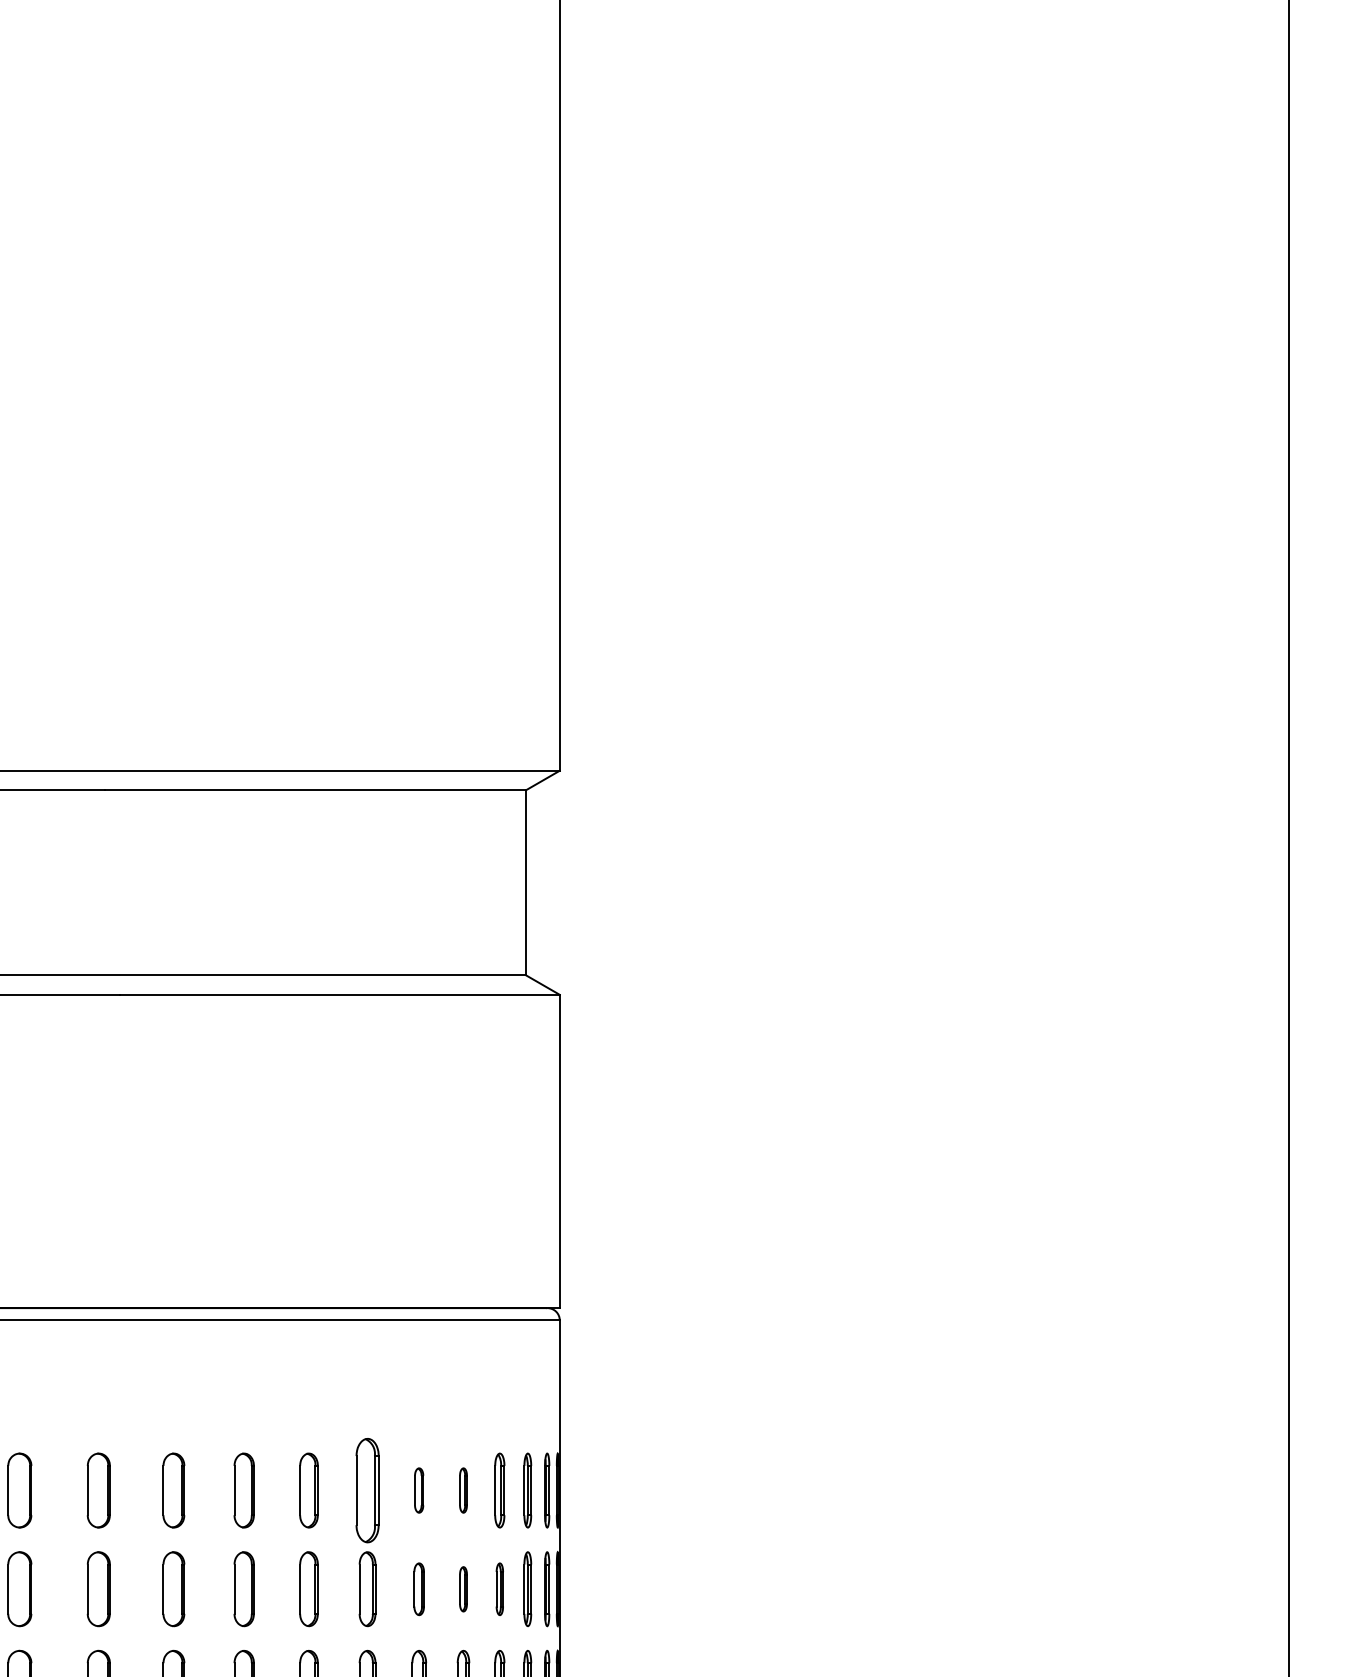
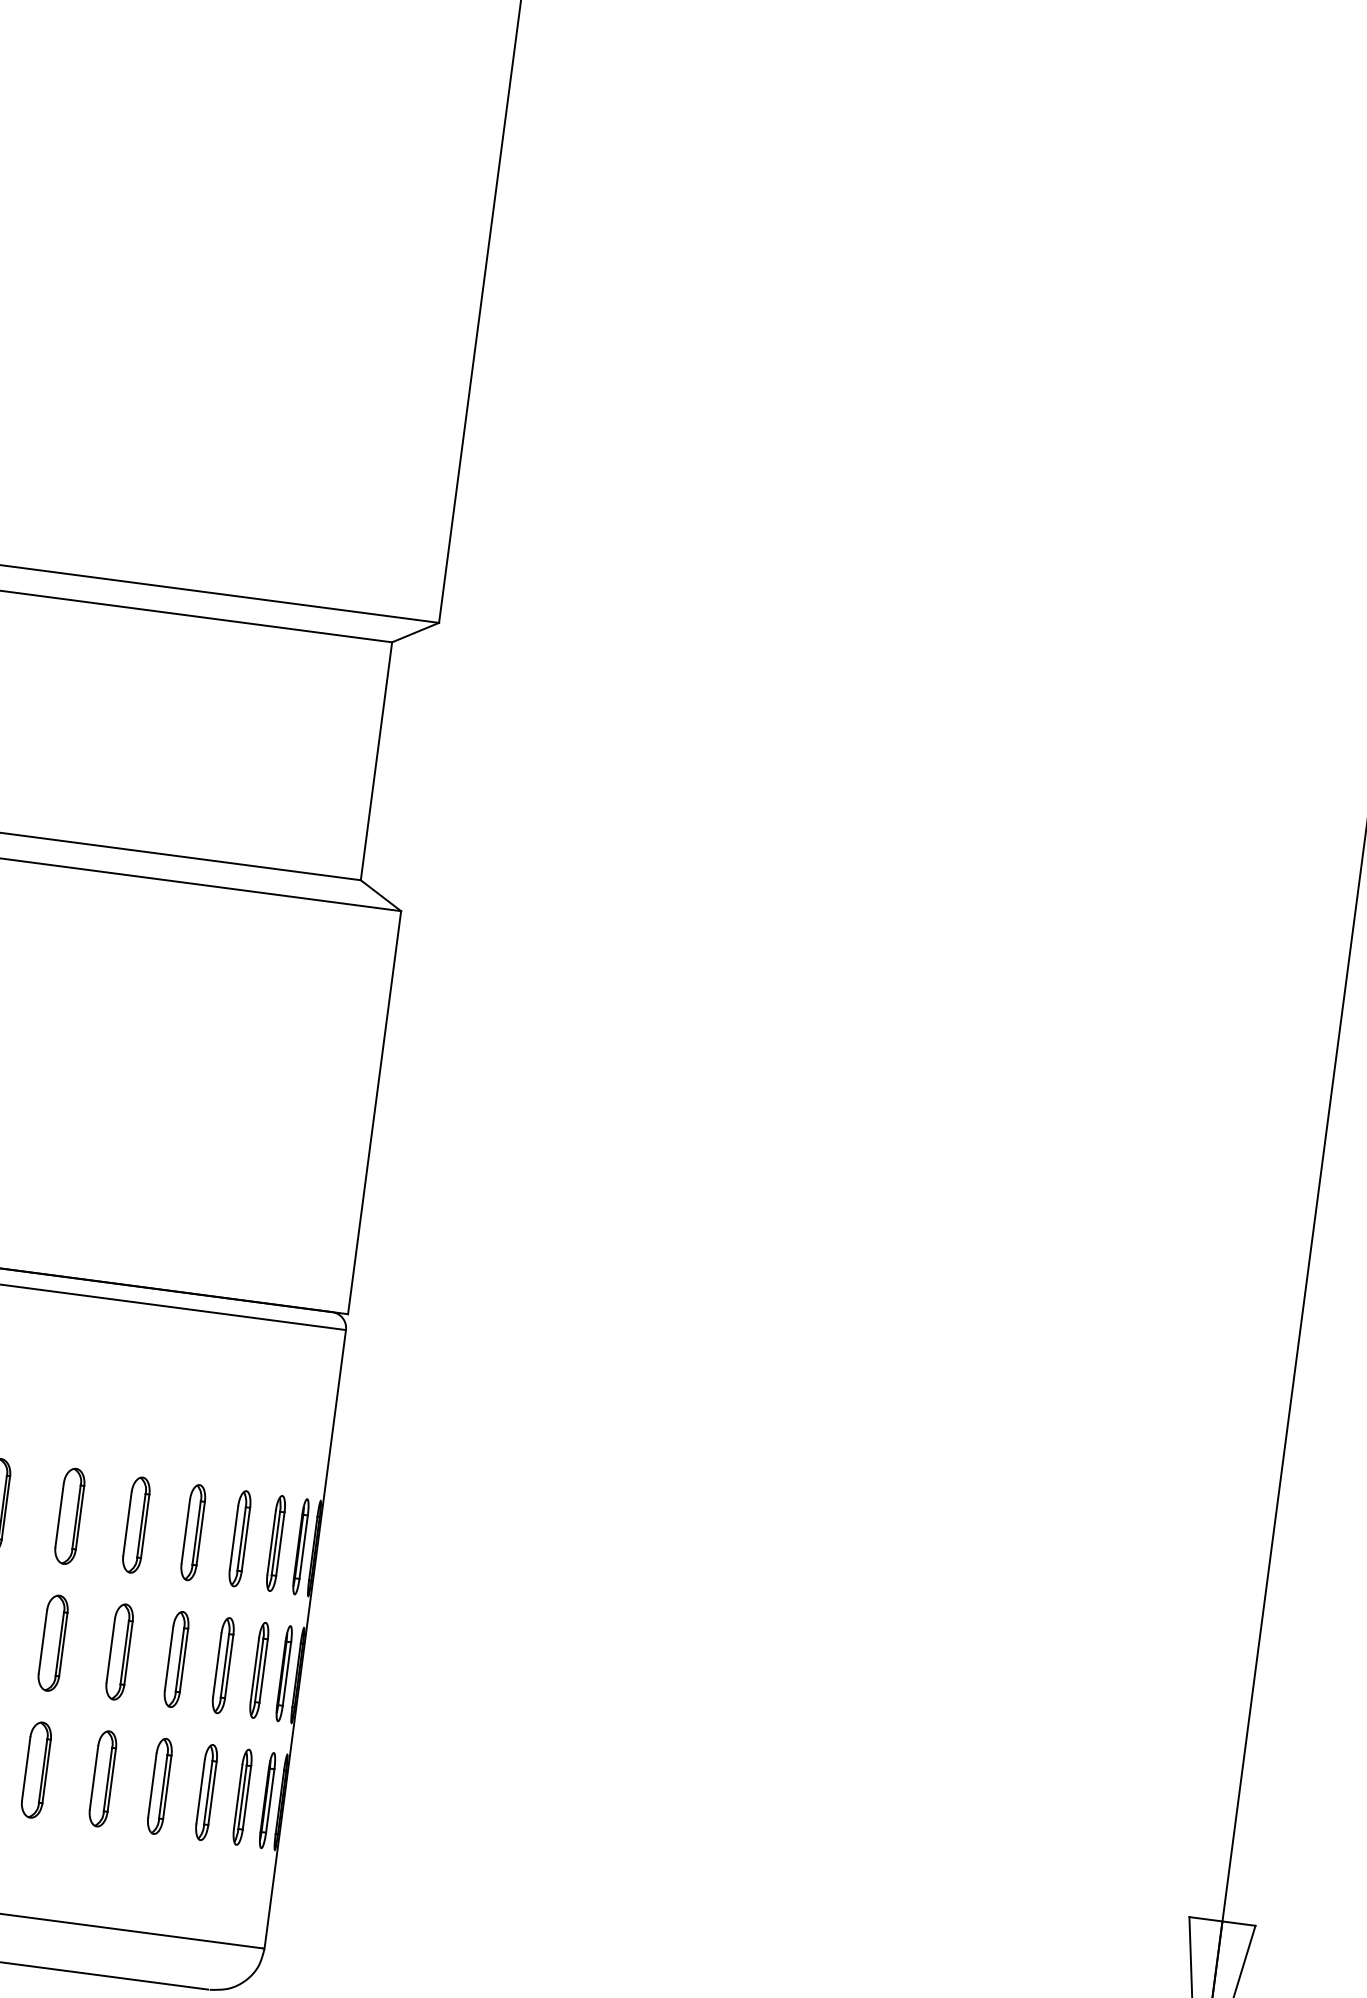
part: (367, 1490) -> (69, 1516), size x0.71
part: (418, 1490) -> (135, 1524), size x1.67
part: (463, 1490) -> (193, 1532), size x1.67
part: (418, 1589) -> (118, 1652), size x1.43
part: (463, 1589) -> (176, 1659), size x1.67
part: (499, 1589) -> (222, 1665), size x1.43

